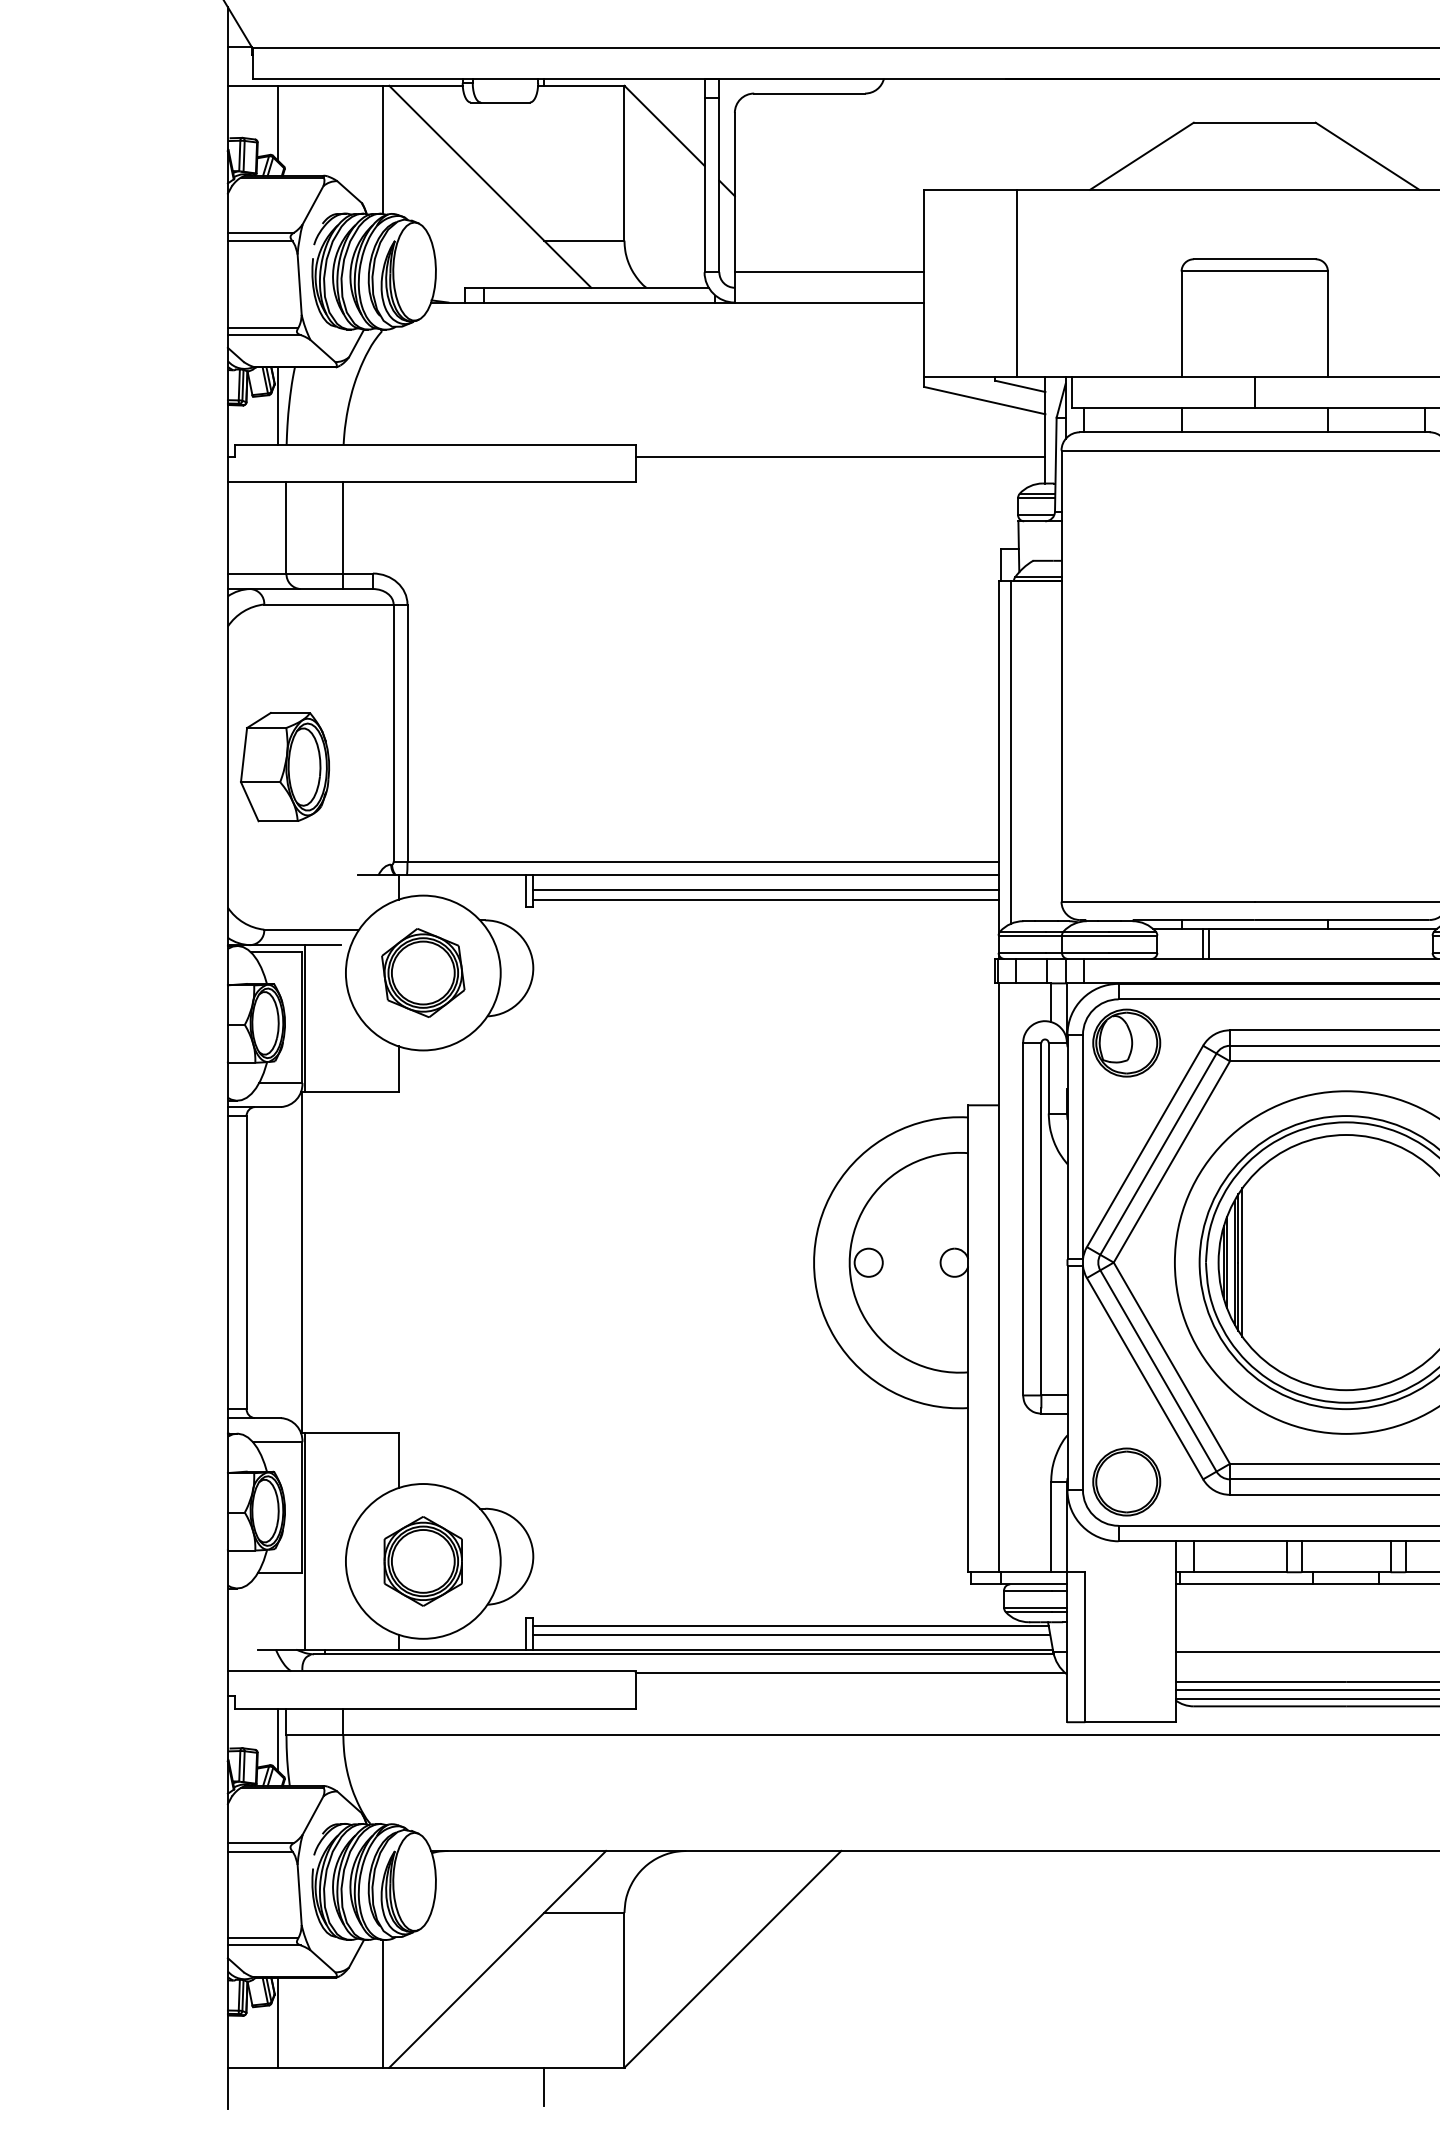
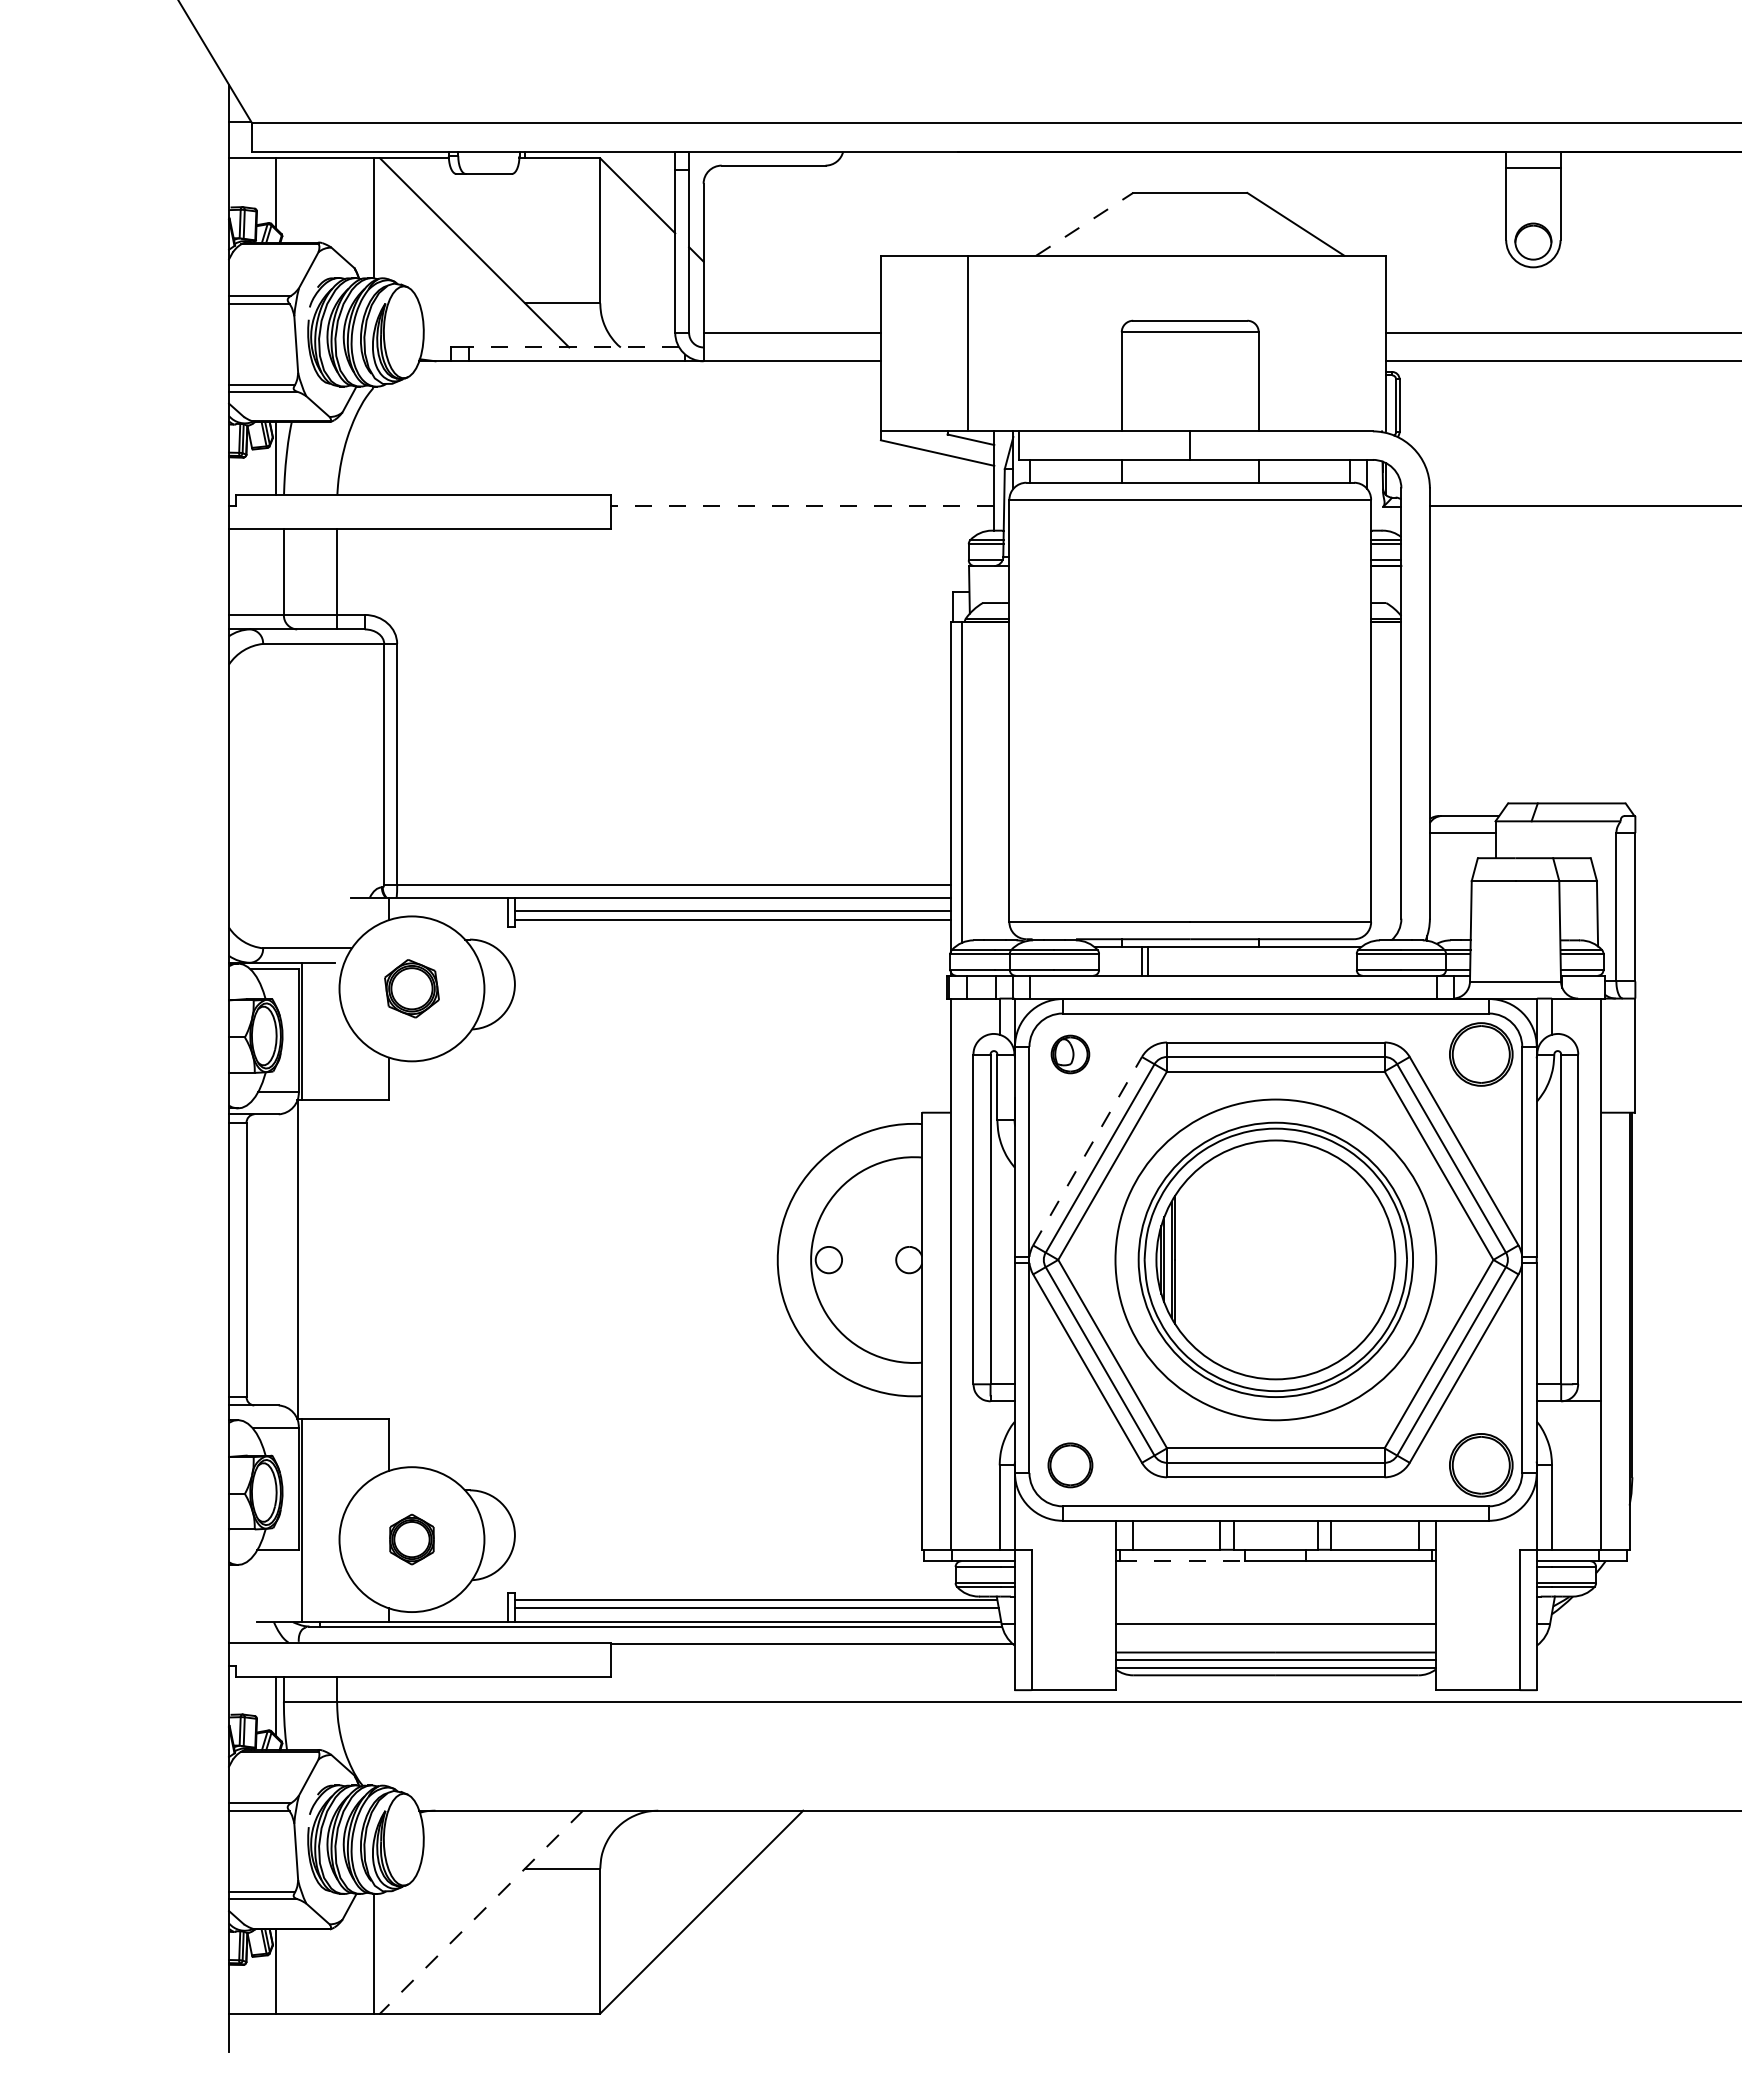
line: (1141, 156) -> (1084, 224), solid -> dashed
line: (595, 287) -> (573, 347), solid -> dashed
line: (840, 457) -> (802, 506), solid -> dashed
part: (284, 766) -> (282, 795), removed
part: (422, 972) -> (411, 988), size x0.7
part: (1126, 1043) -> (1070, 1054), size x0.6
line: (1144, 1146) -> (1087, 1151), solid -> dashed
line: (1242, 1262) -> (1178, 1259), removed
part: (1126, 1482) -> (1070, 1465), size x0.7
part: (422, 1561) -> (411, 1539), size x0.6
line: (1246, 1584) -> (1182, 1561), solid -> dashed
line: (497, 1959) -> (481, 1912), solid -> dashed
line: (543, 2086) -> (524, 2031), removed

